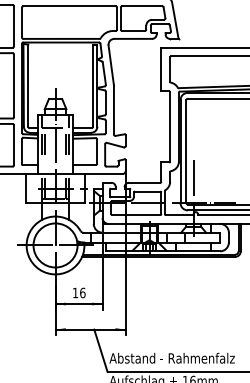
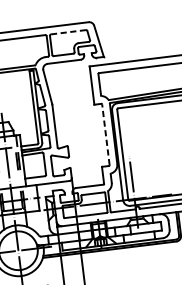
line: (142, 6) -> (68, 32), solid -> dashed
line: (170, 126) -> (106, 134), solid -> dashed

